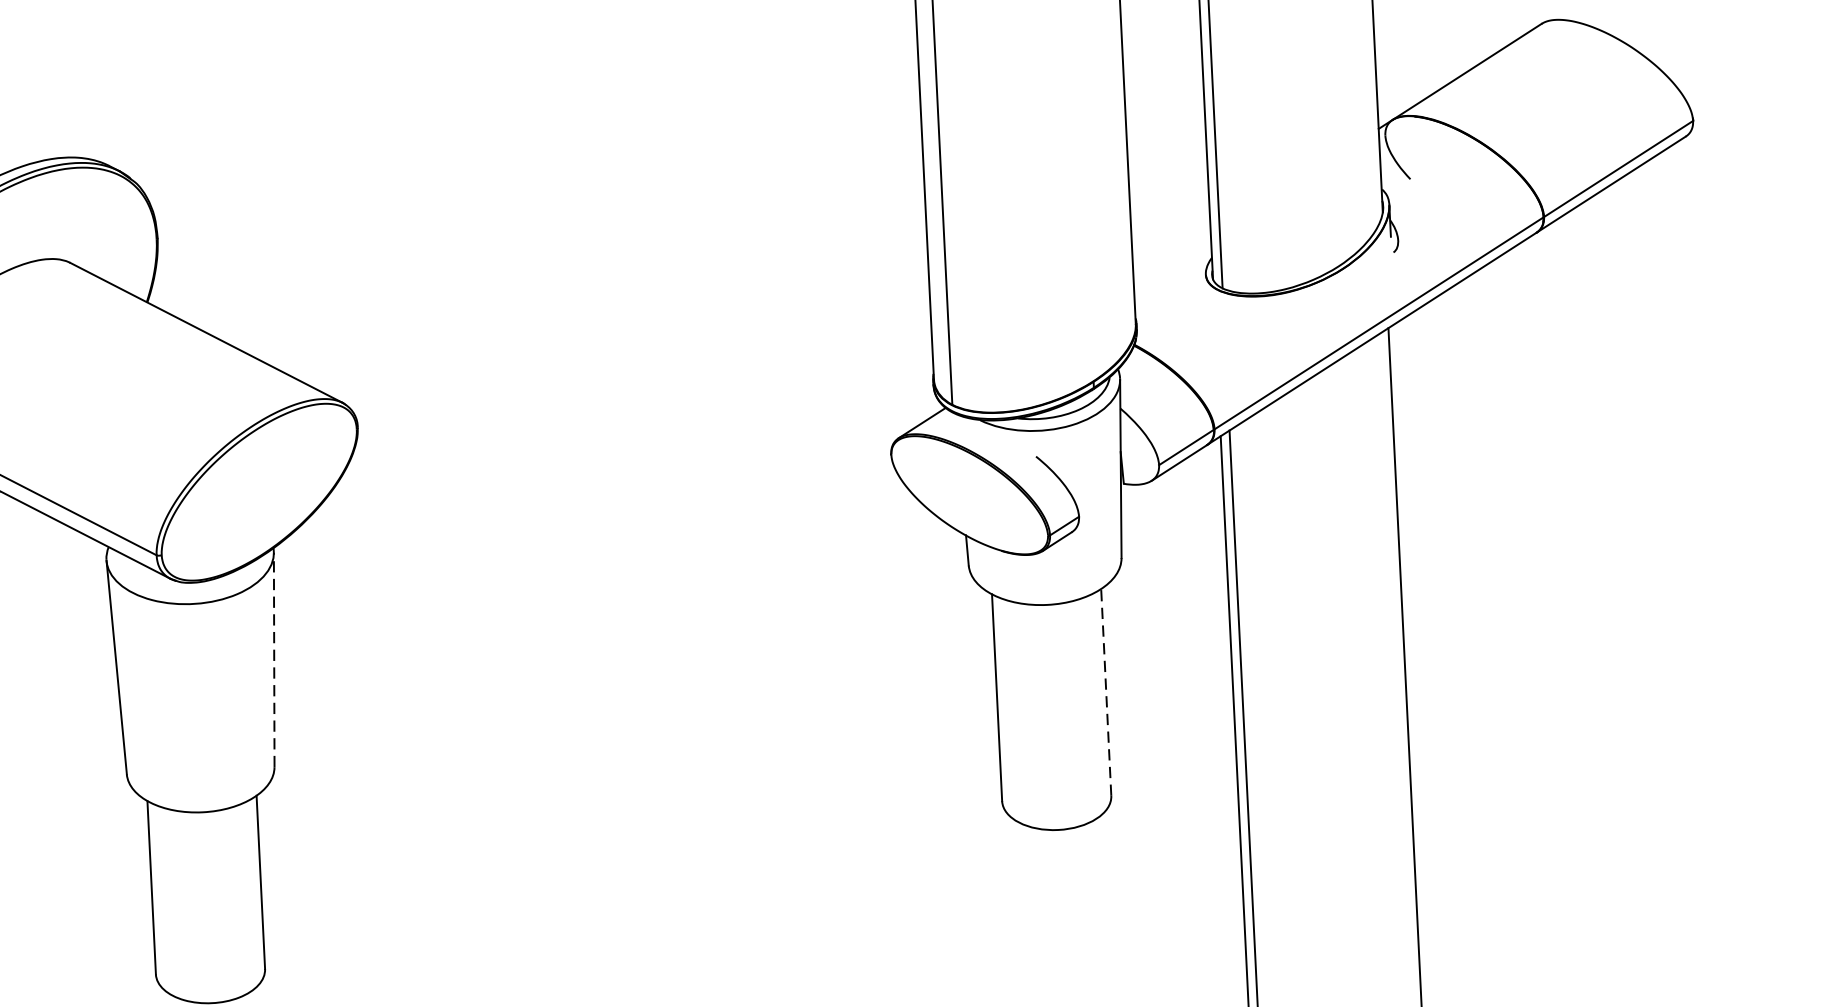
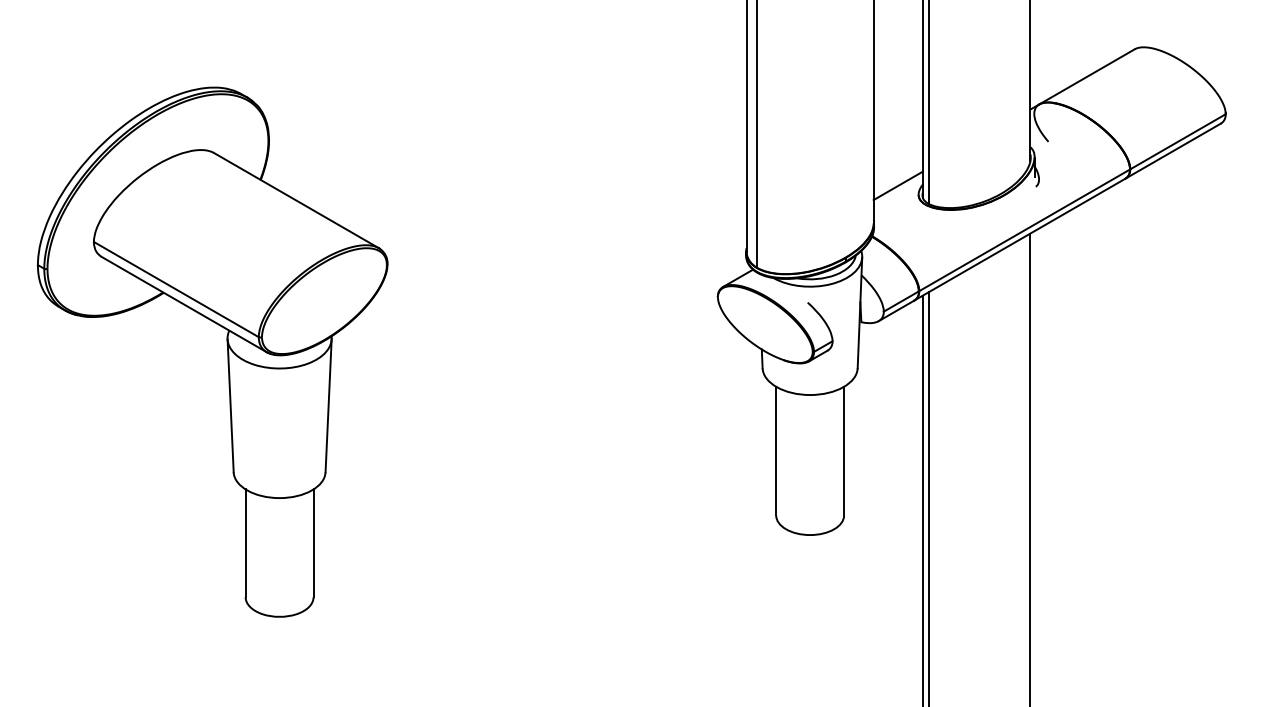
line: (1171, 261) -> (897, 185), added
line: (273, 659) -> (328, 405), dashed -> solid
line: (1106, 691) -> (844, 450), dashed -> solid

